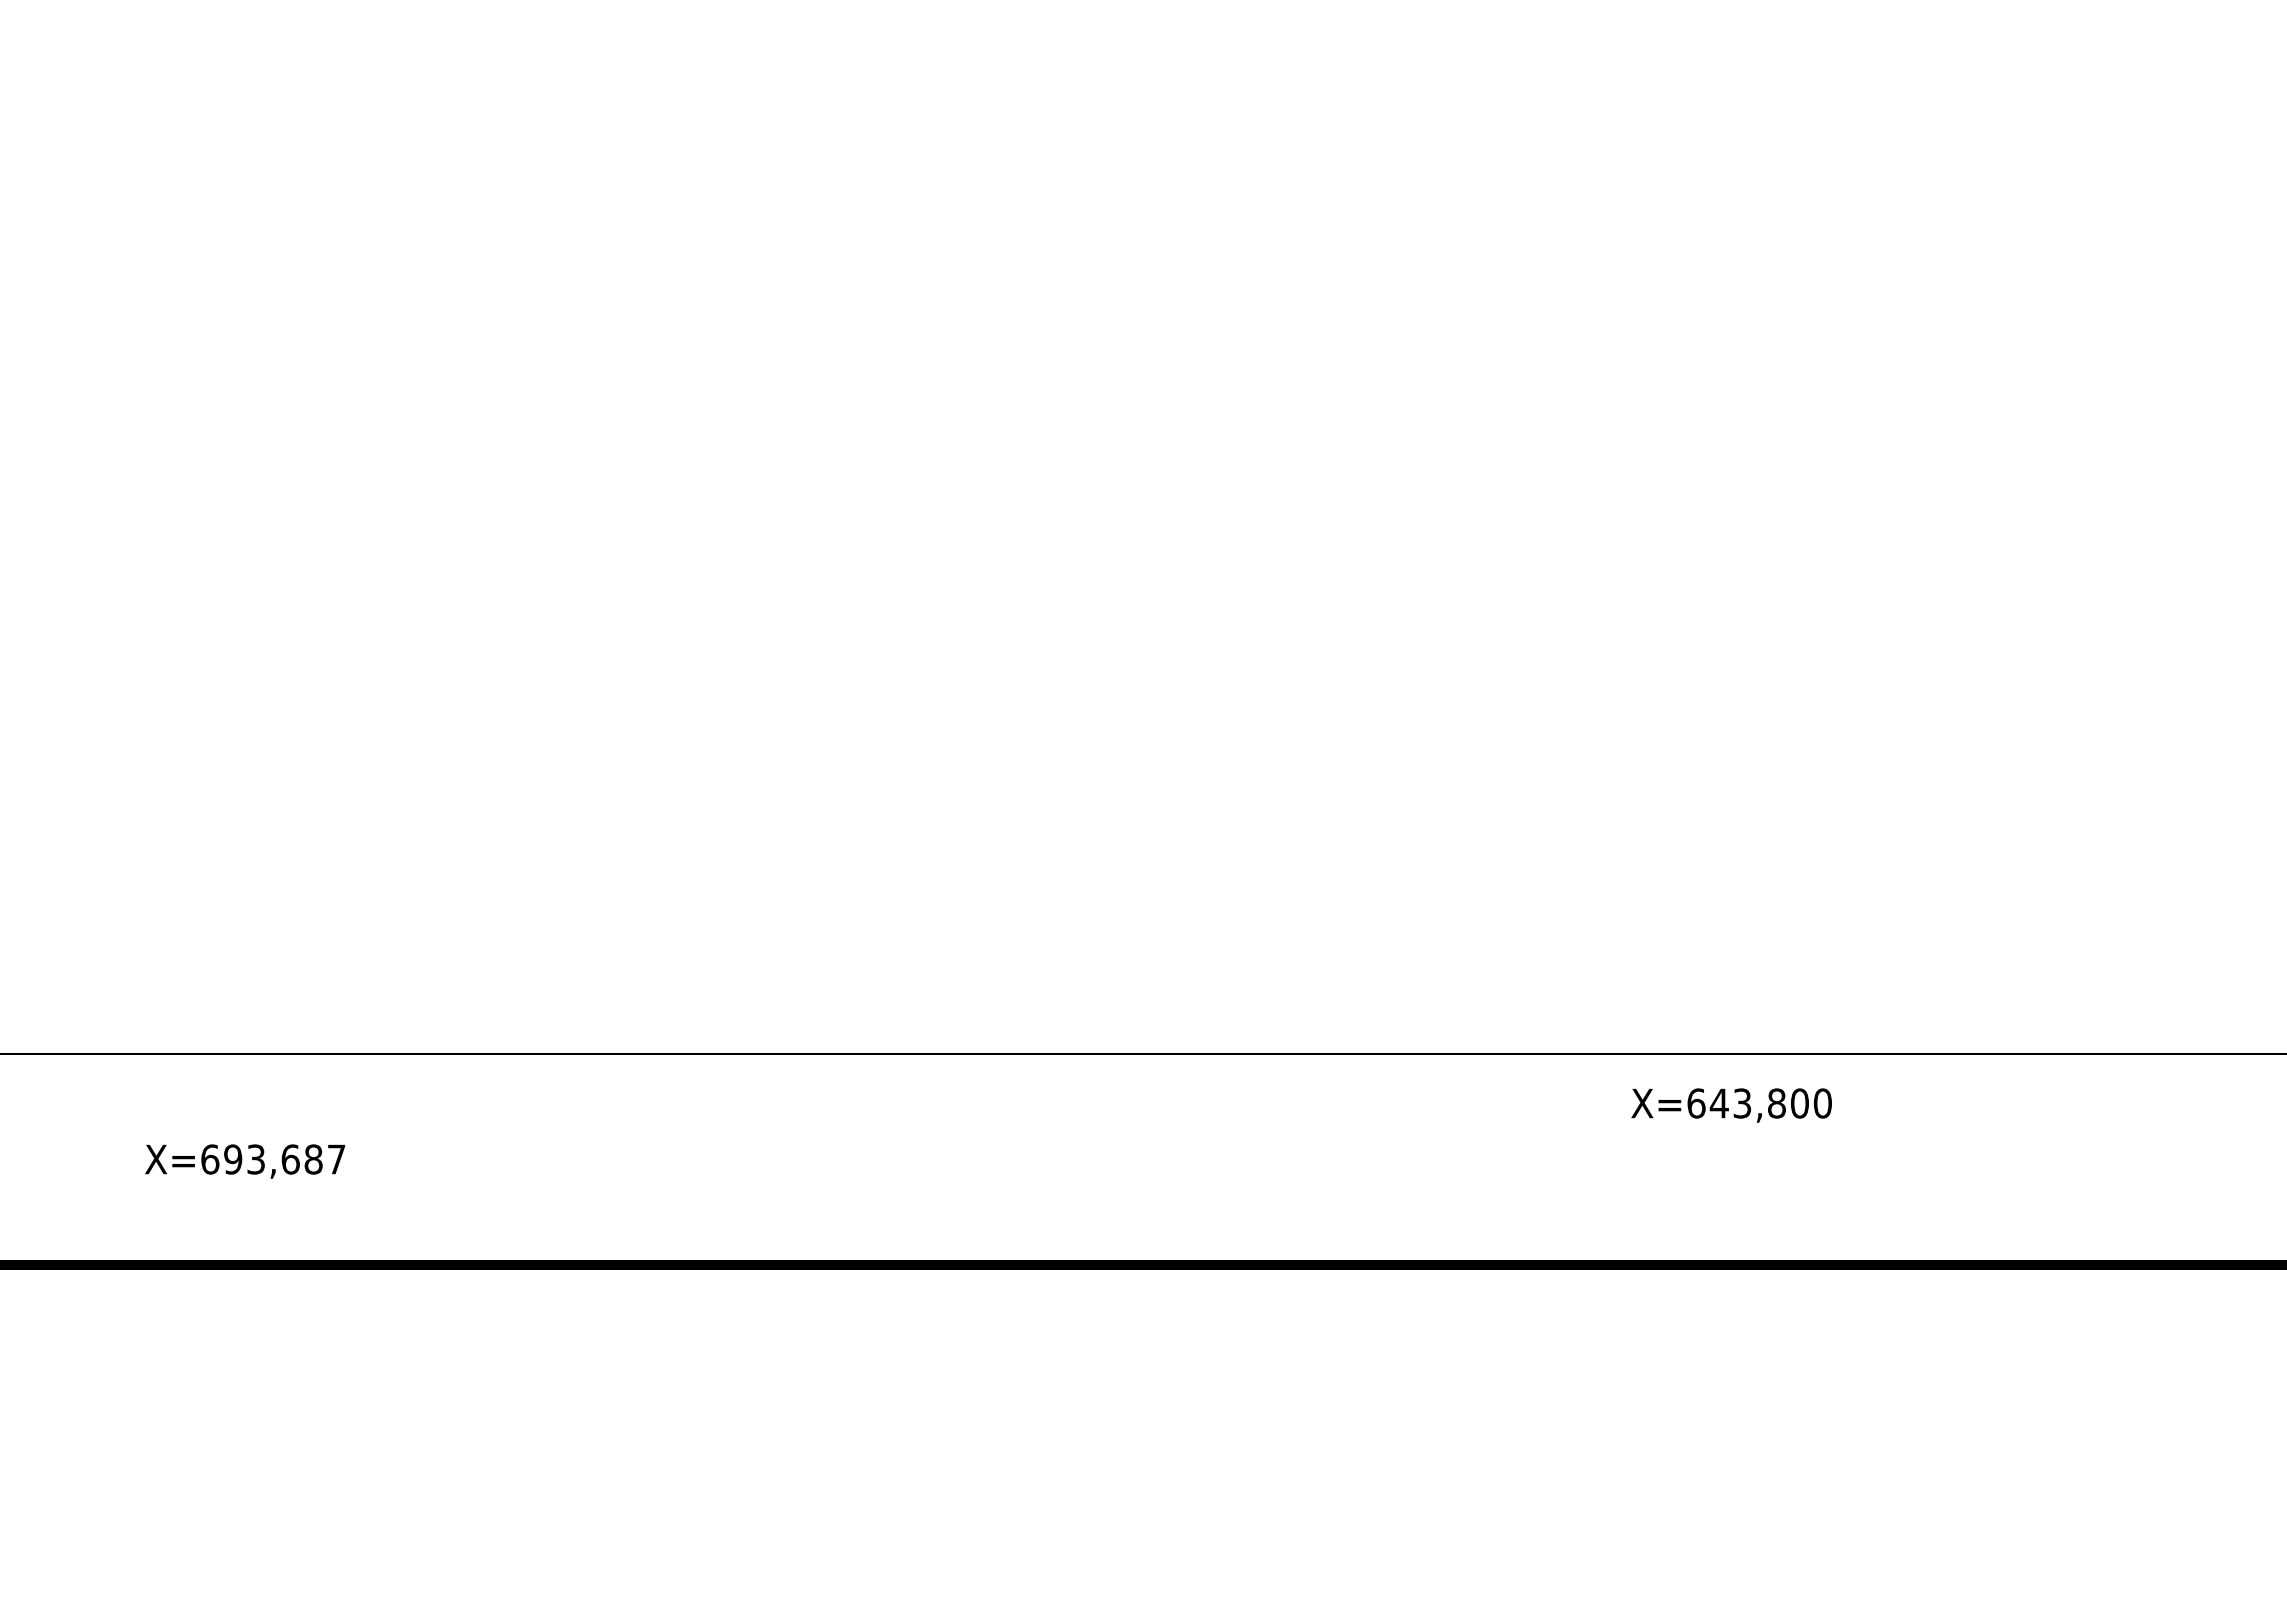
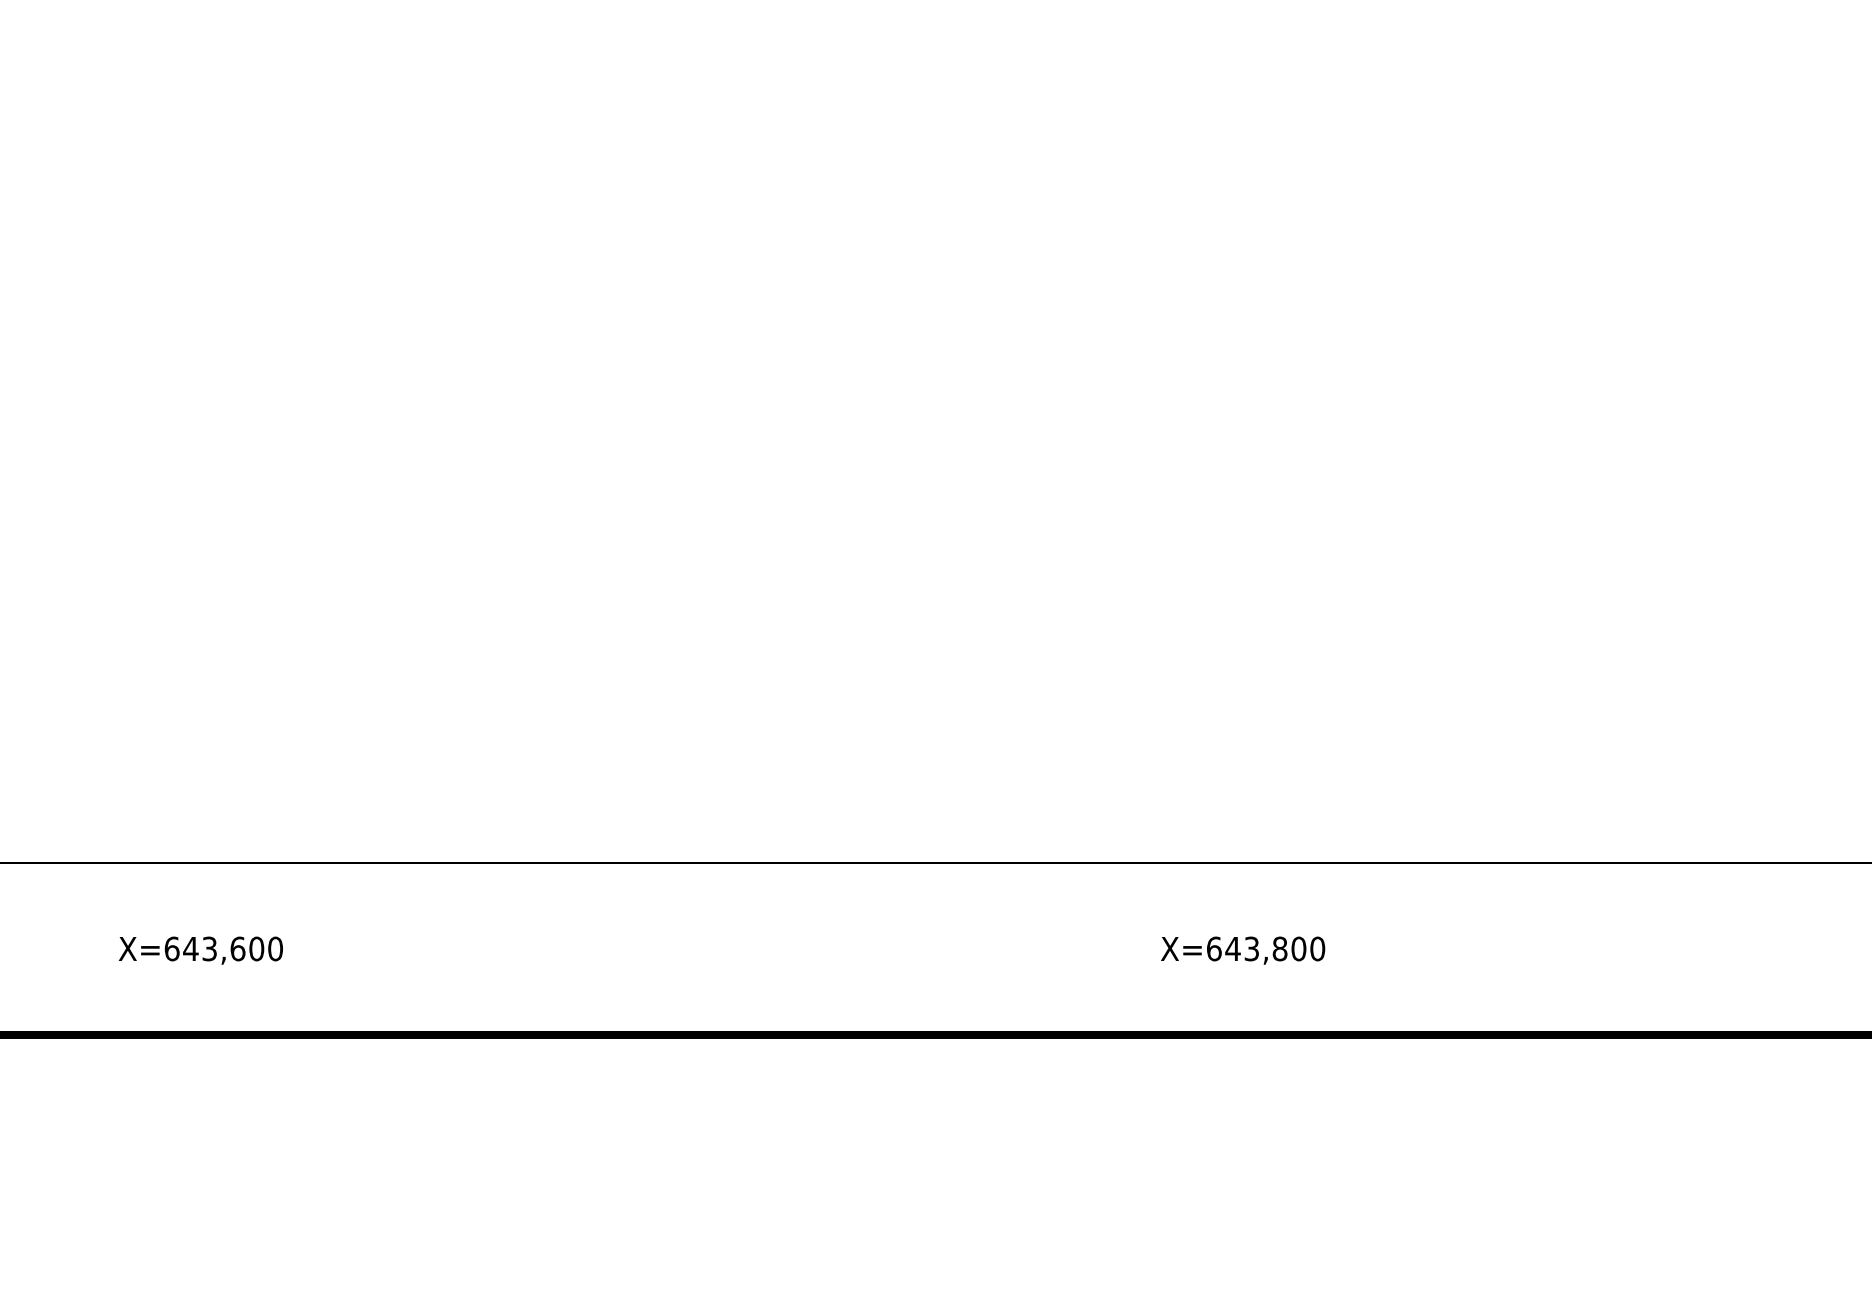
text: (1731, 1105) -> (1242, 950), moved
text: (284, 1159) -> (232, 948), X=693,687 -> X=643,600

